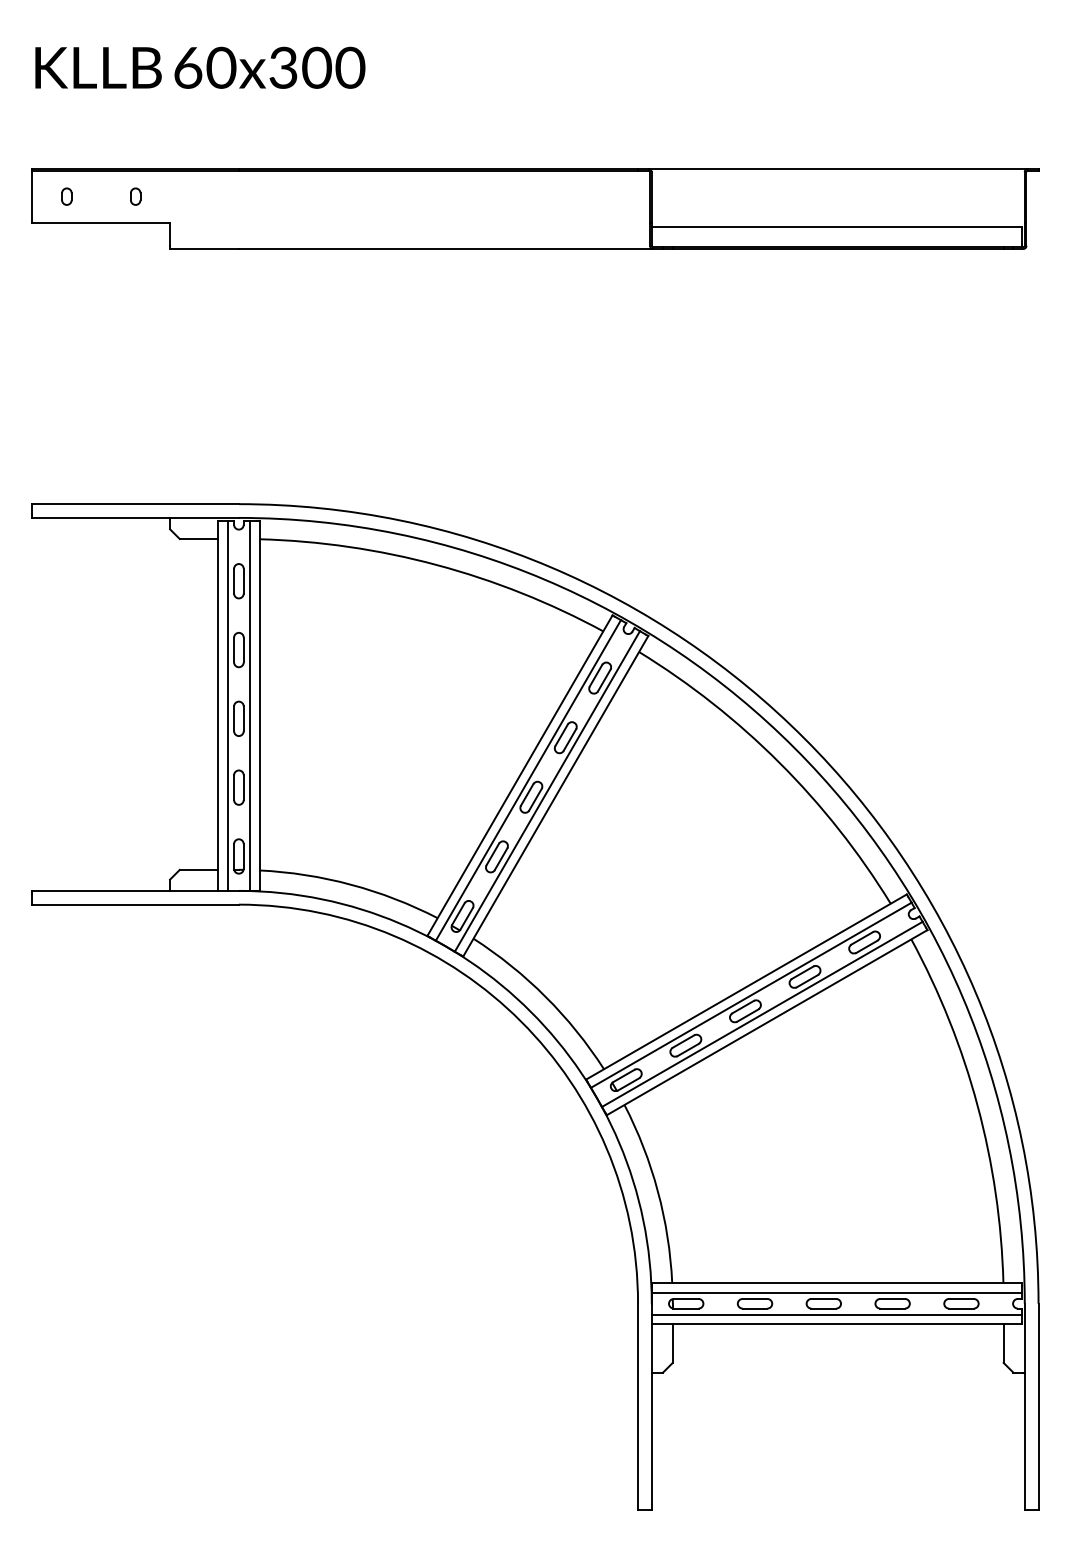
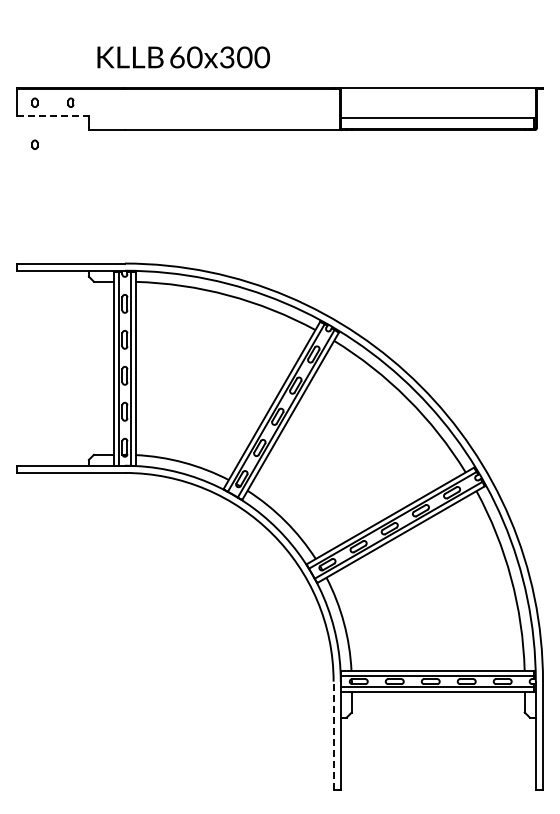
text: (199, 67) -> (183, 57), moved
line: (100, 222) -> (52, 116), solid -> dashed
part: (65, 276) -> (34, 144), added
line: (637, 1406) -> (333, 735), solid -> dashed

